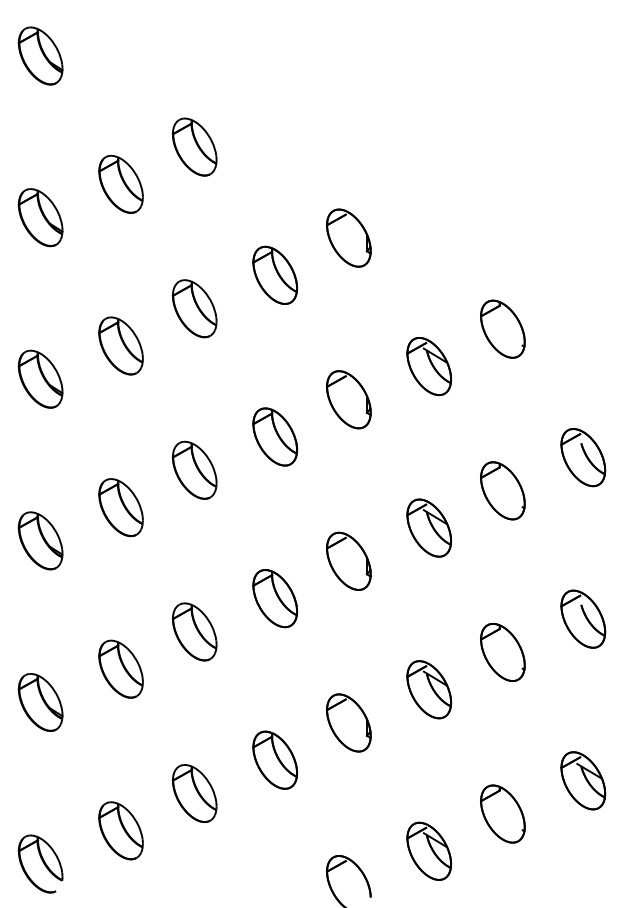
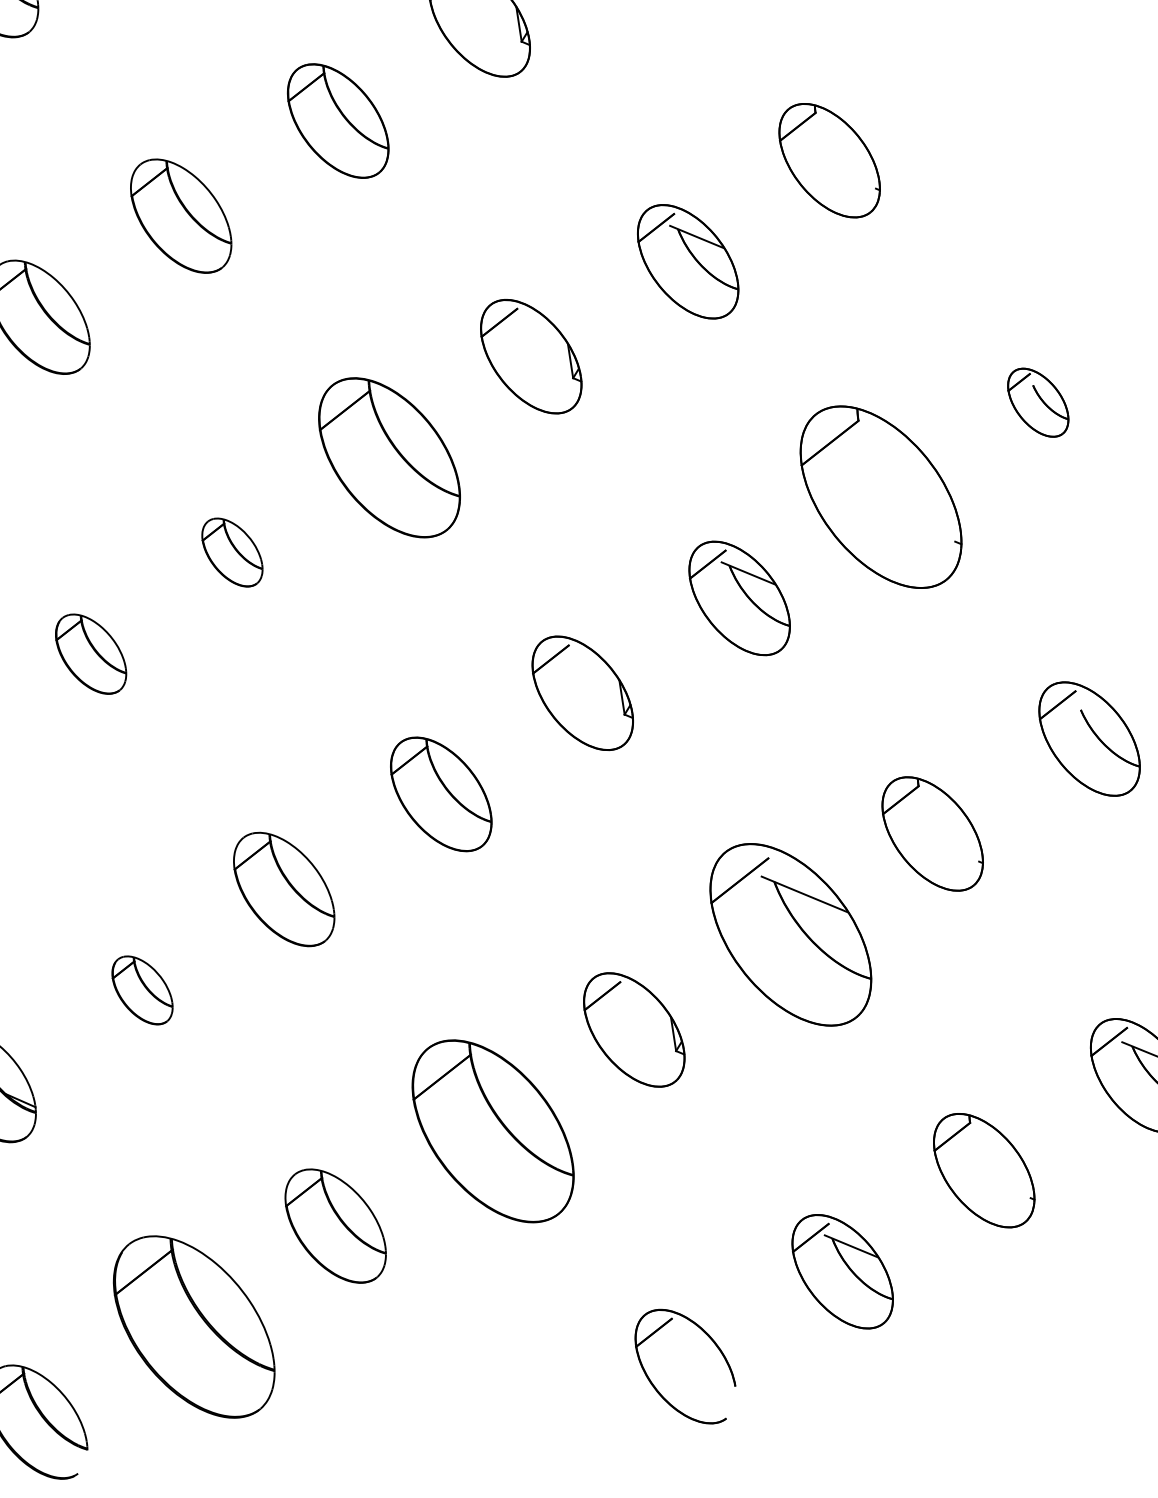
part: (275, 436) -> (390, 456), size x1.4
part: (583, 457) -> (1038, 402), size x0.6
part: (194, 469) -> (231, 551), size x0.6
part: (502, 490) -> (880, 496), size x1.6
part: (120, 507) -> (89, 653), size x0.7
part: (120, 668) -> (141, 989), size x0.6
part: (429, 689) -> (791, 934), size x1.6
part: (274, 759) -> (490, 1129), size x1.6
part: (120, 830) -> (192, 1326), size x1.6

